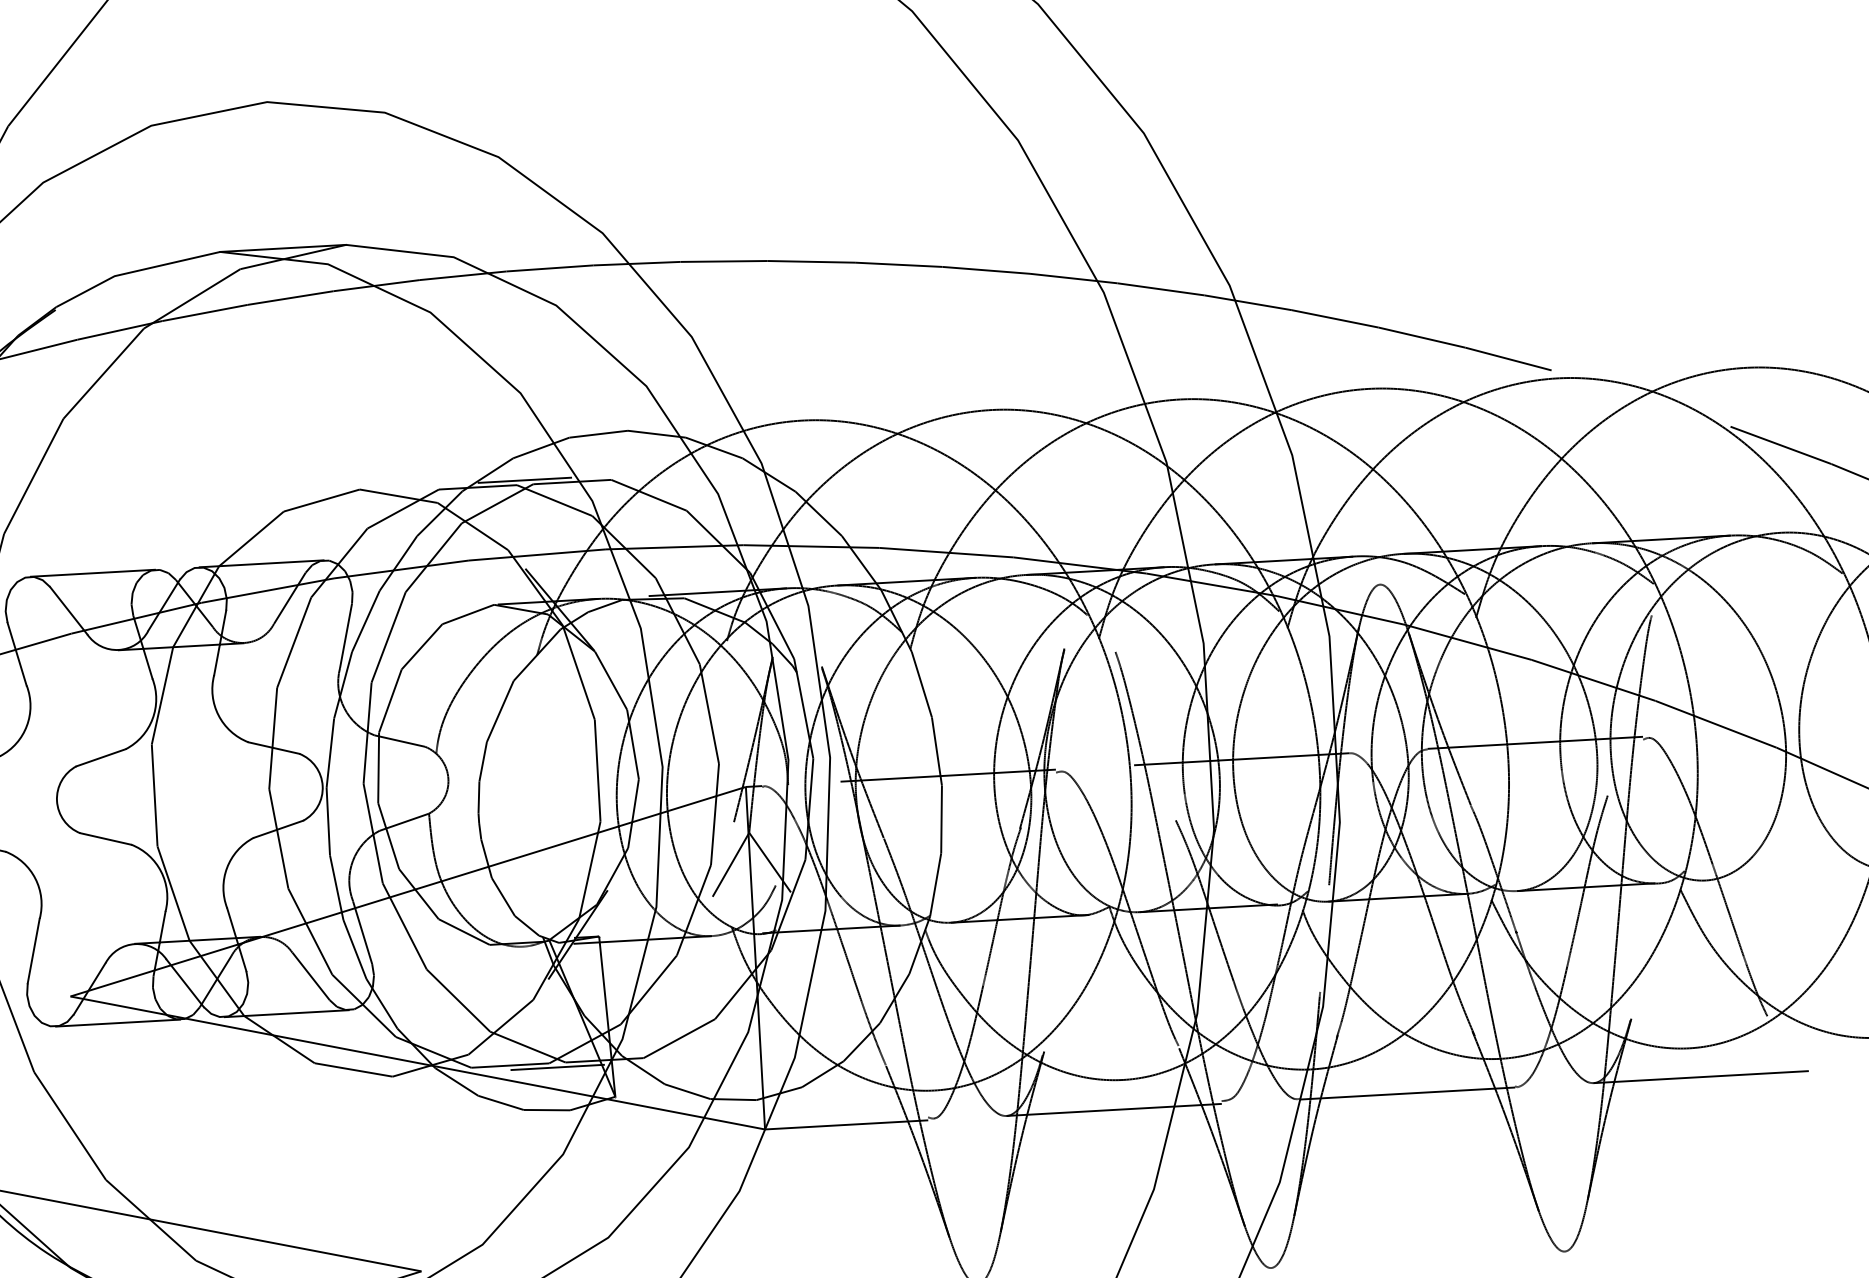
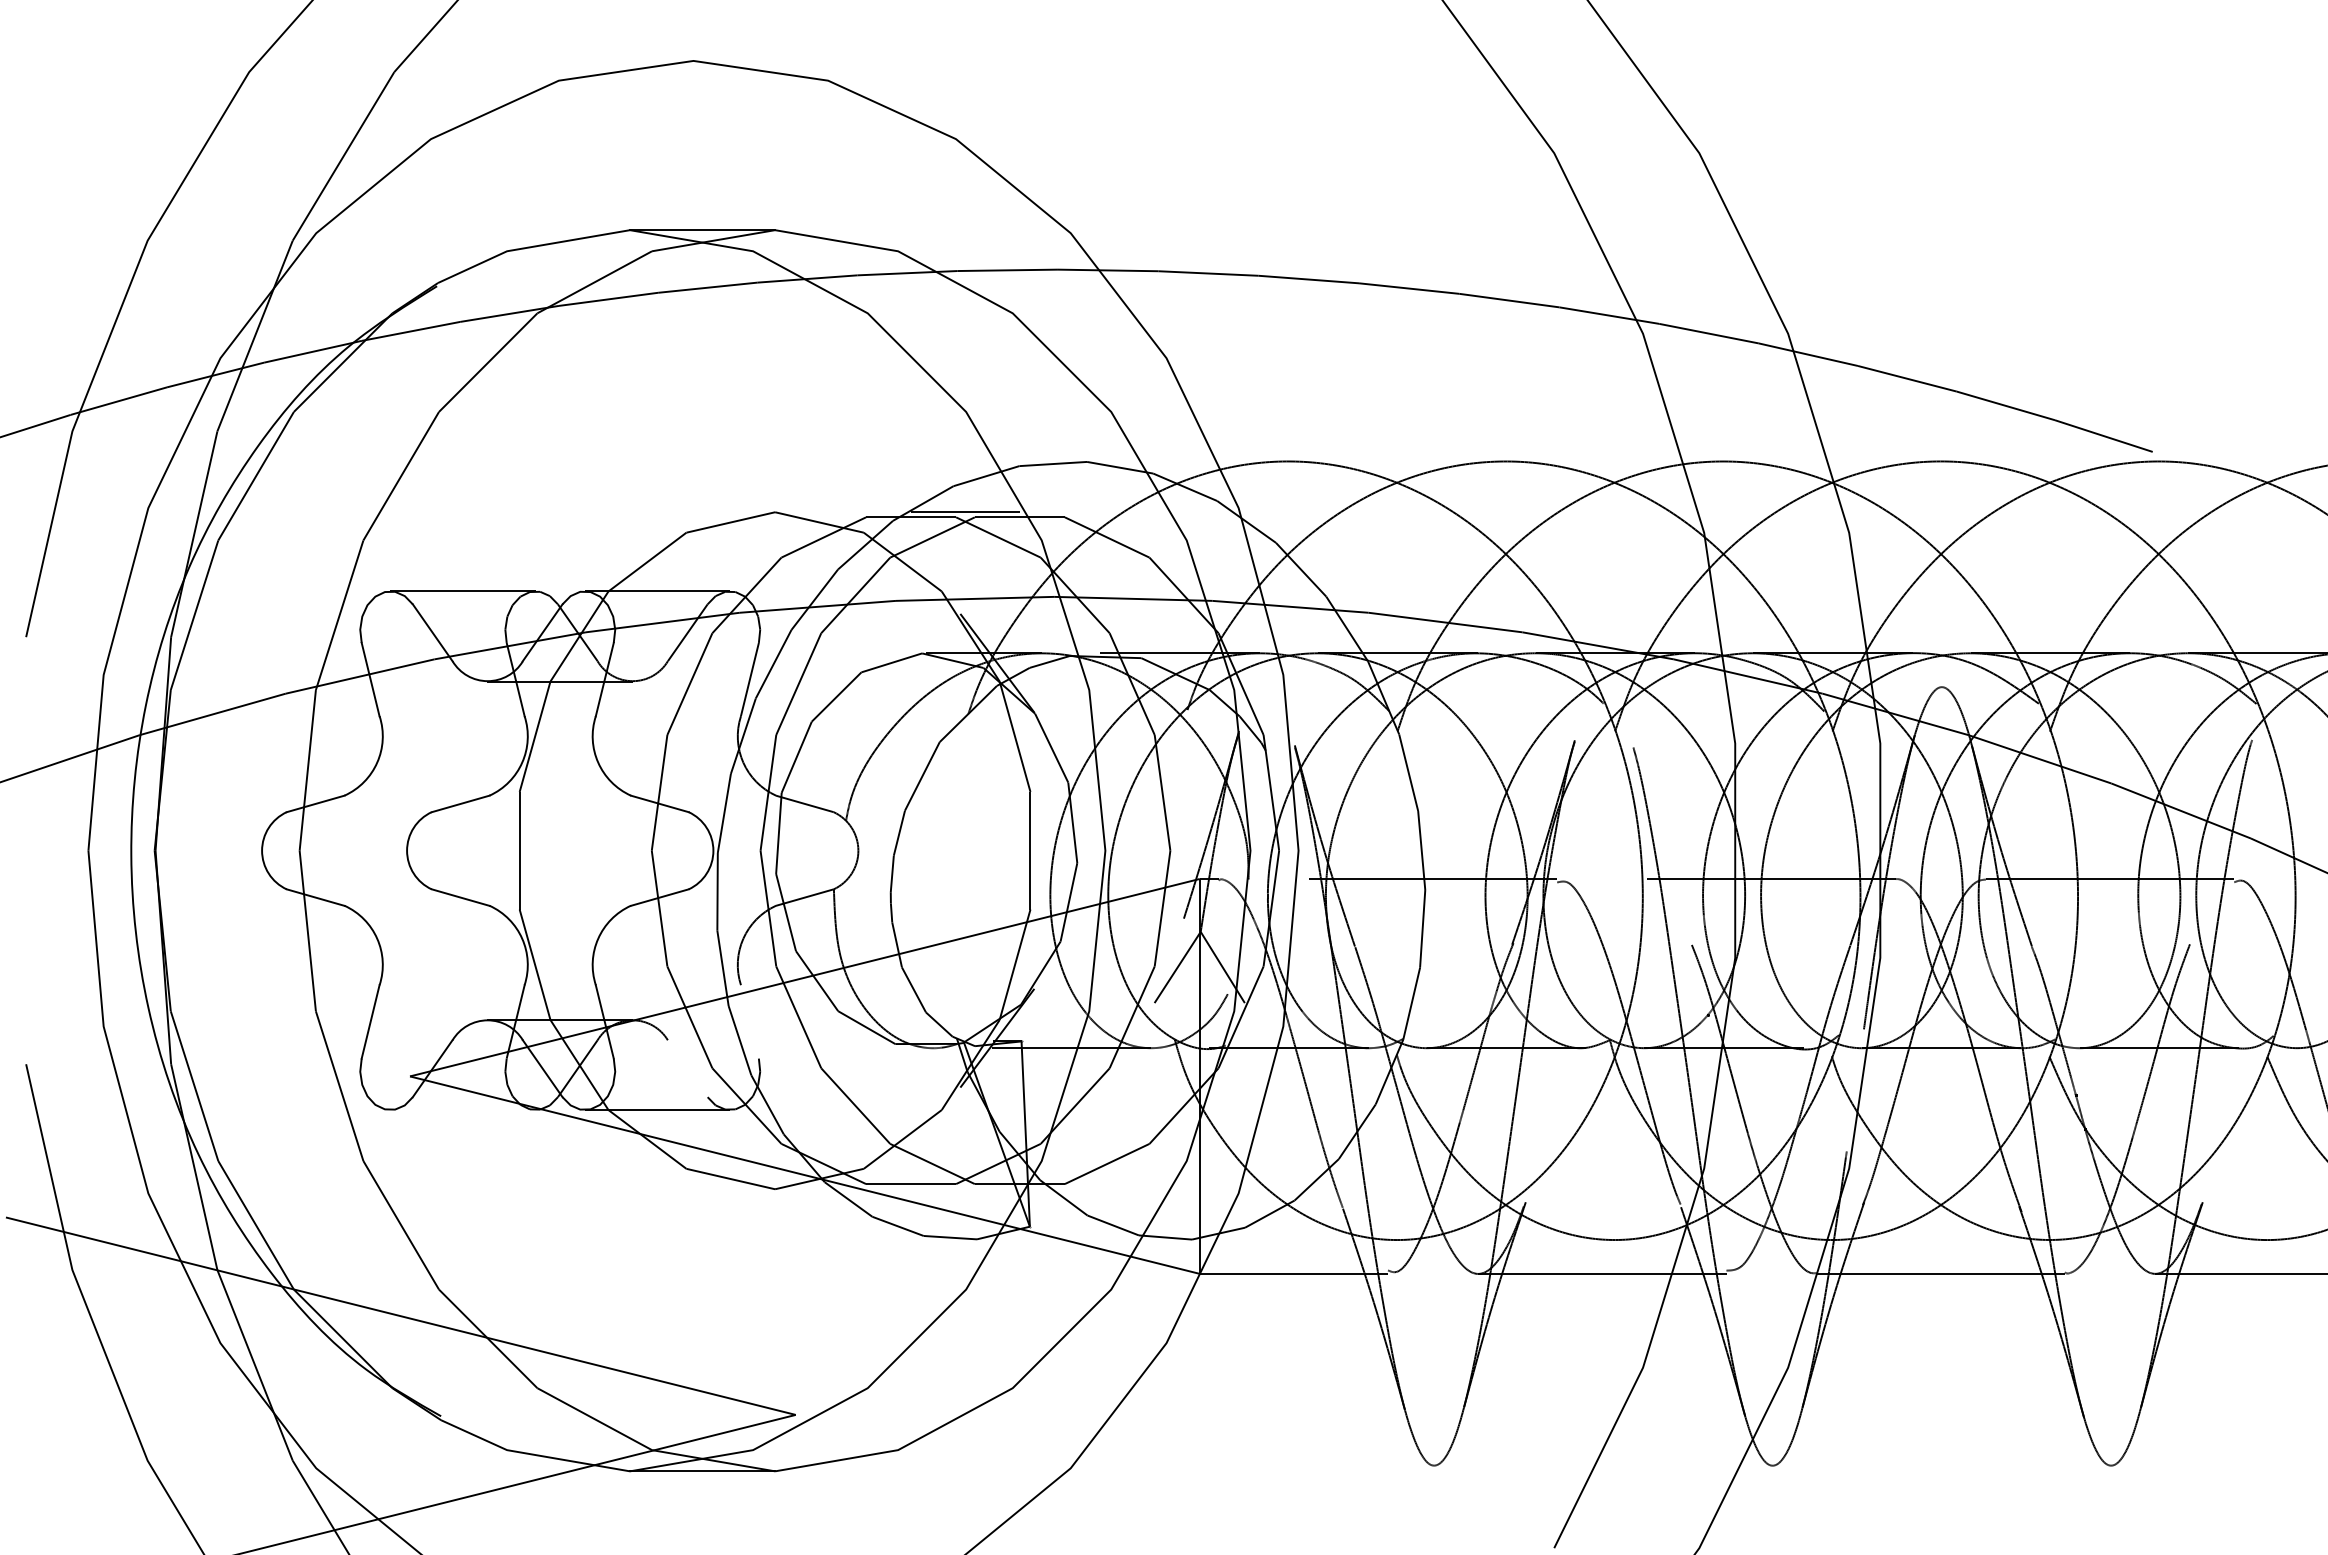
line: (362, 932) -> (749, 1021), removed
line: (310, 976) -> (687, 1068), removed
line: (117, 1023) -> (462, 1110), removed
line: (557, 1067) -> (965, 1189), removed

